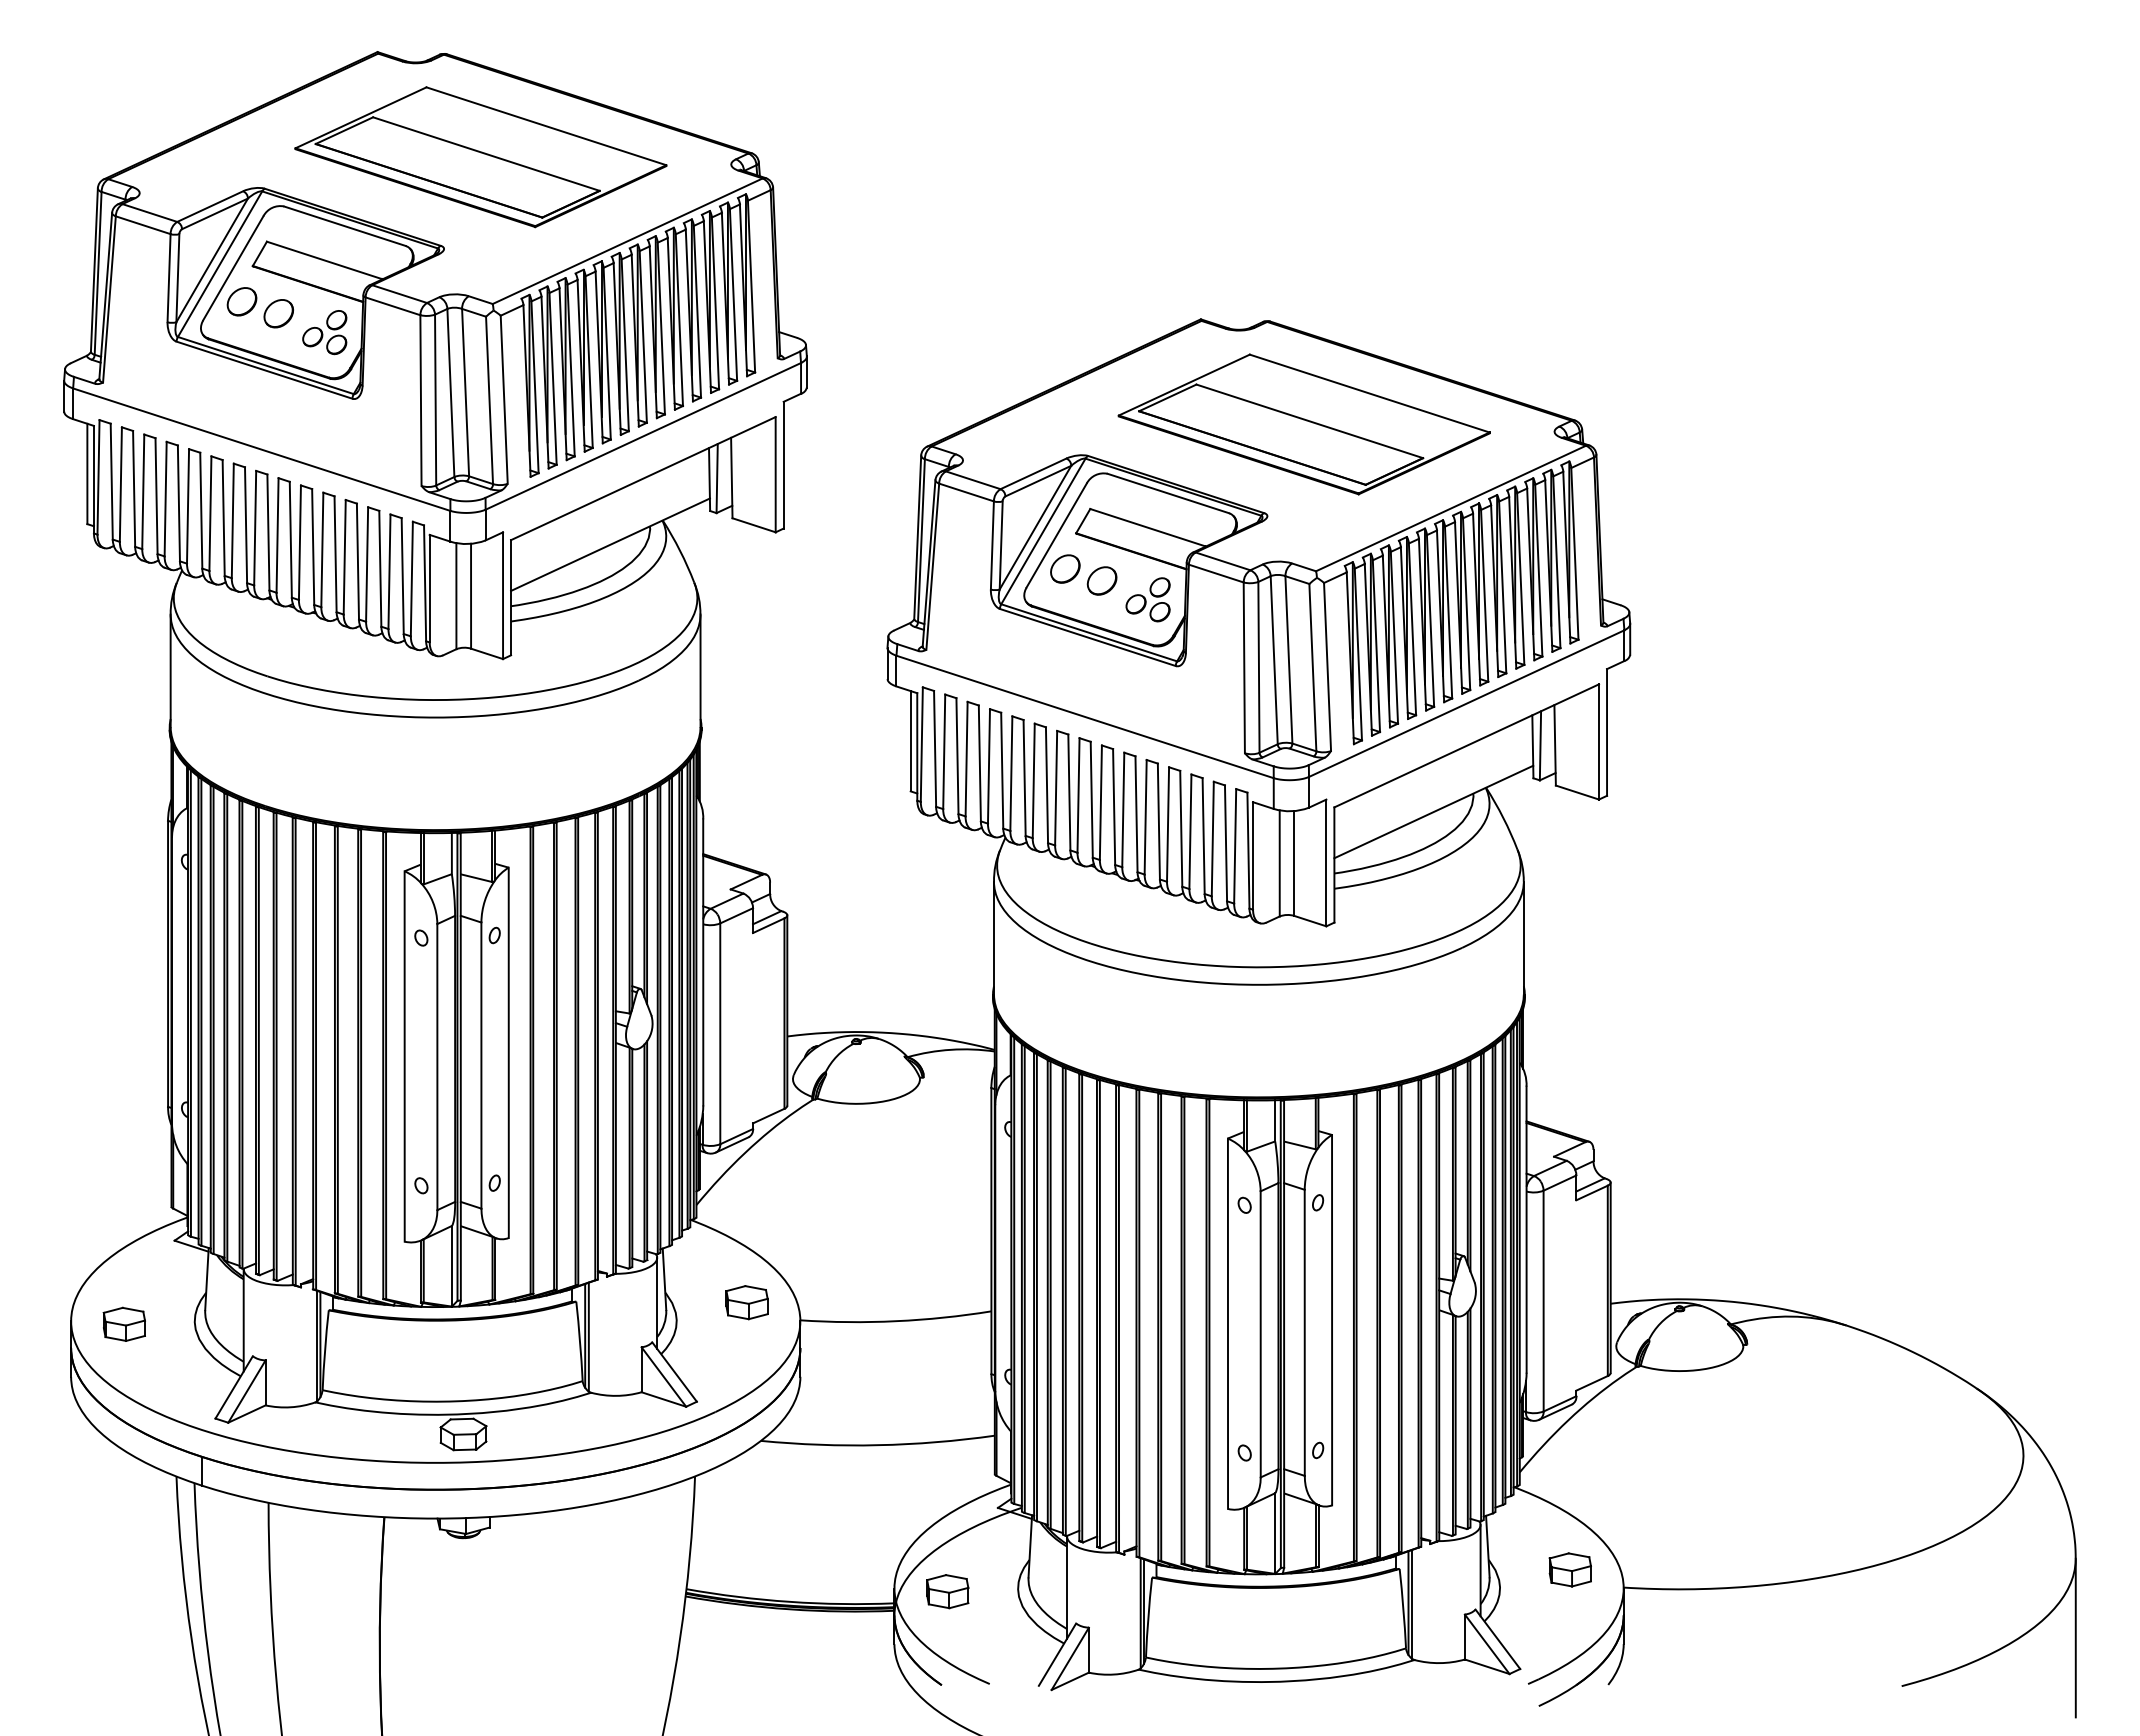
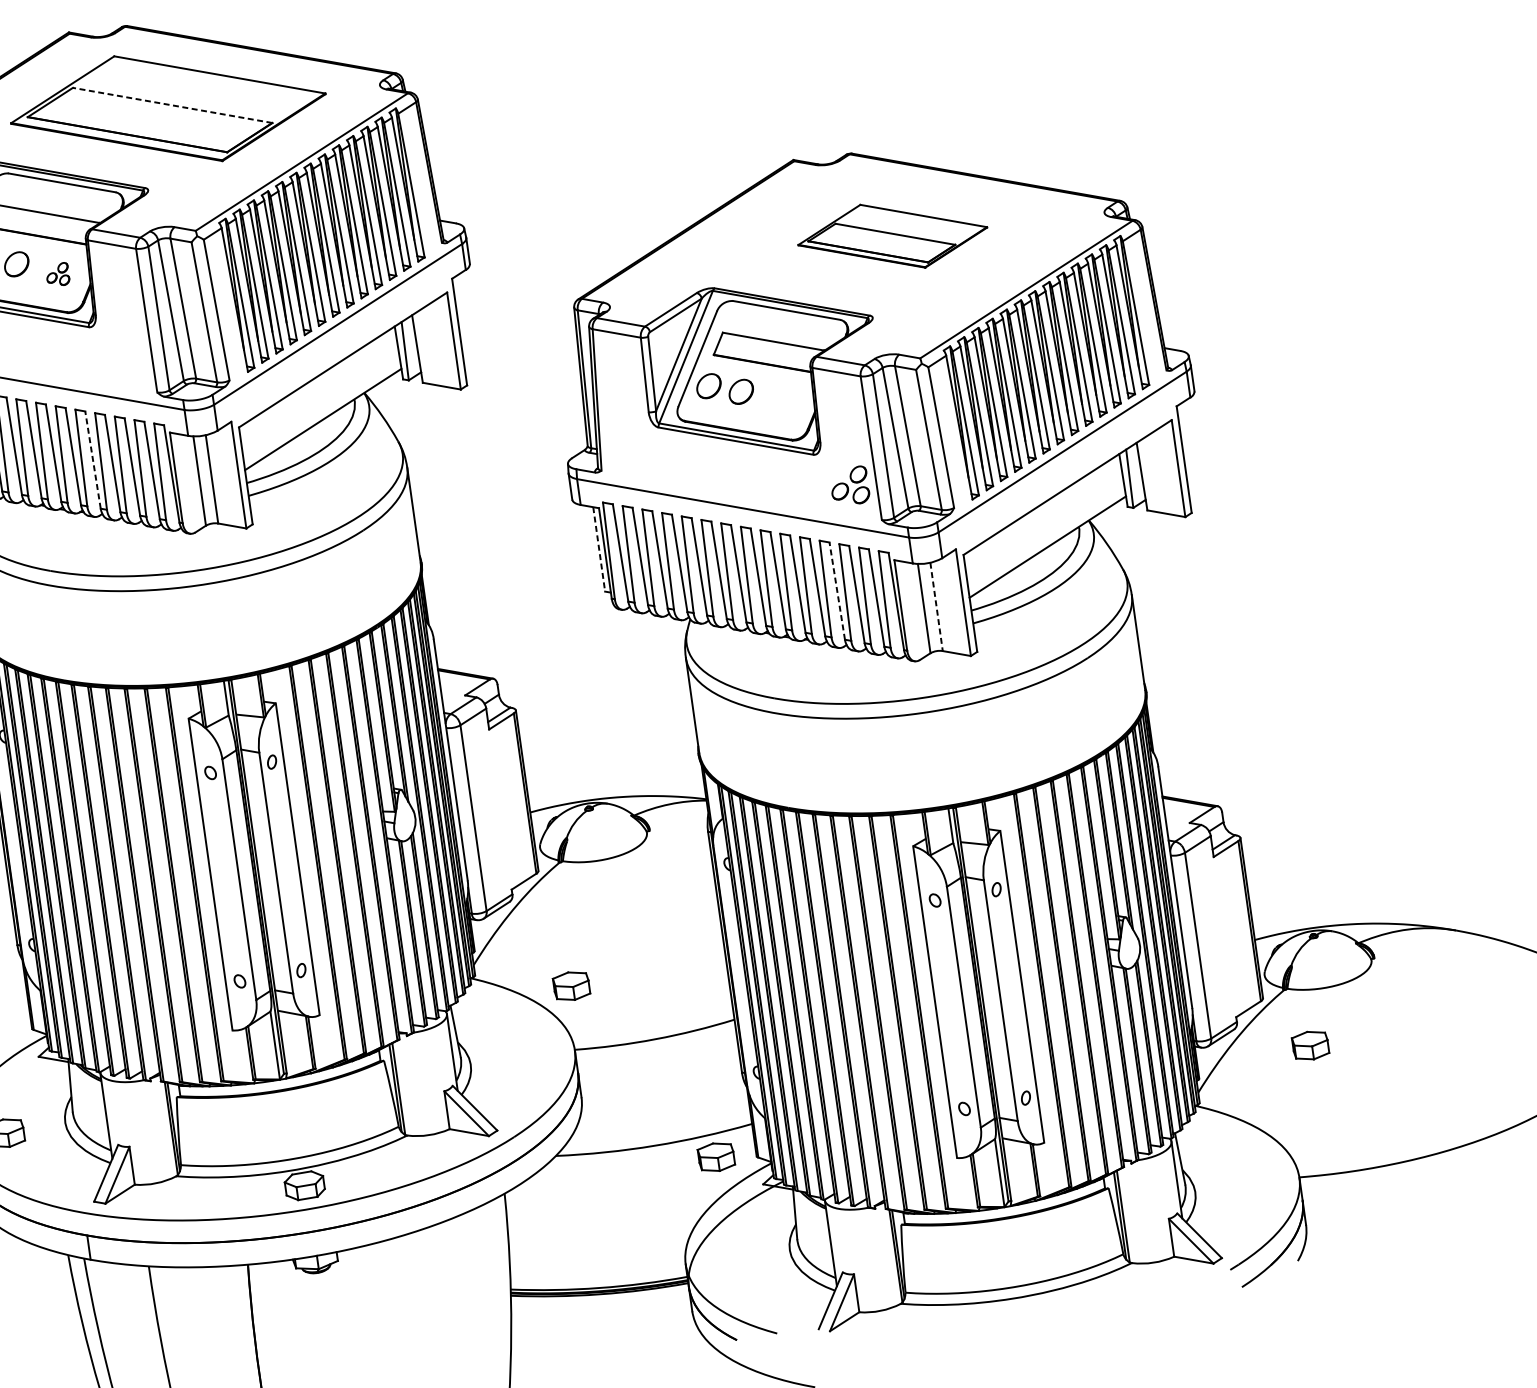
line: (485, 153) -> (171, 105), solid -> dashed
part: (324, 332) -> (57, 274), size x0.6
part: (1303, 424) -> (892, 236), size x0.6
line: (335, 554) -> (92, 460), solid -> dashed
part: (1147, 599) -> (849, 486), moved
line: (910, 741) -> (599, 549), solid -> dashed
line: (1181, 828) -> (837, 590), solid -> dashed
line: (1294, 863) -> (936, 606), solid -> dashed
part: (746, 1302) -> (571, 986), moved
part: (1569, 1569) -> (1309, 1045), moved
part: (947, 1591) -> (716, 1157), moved

